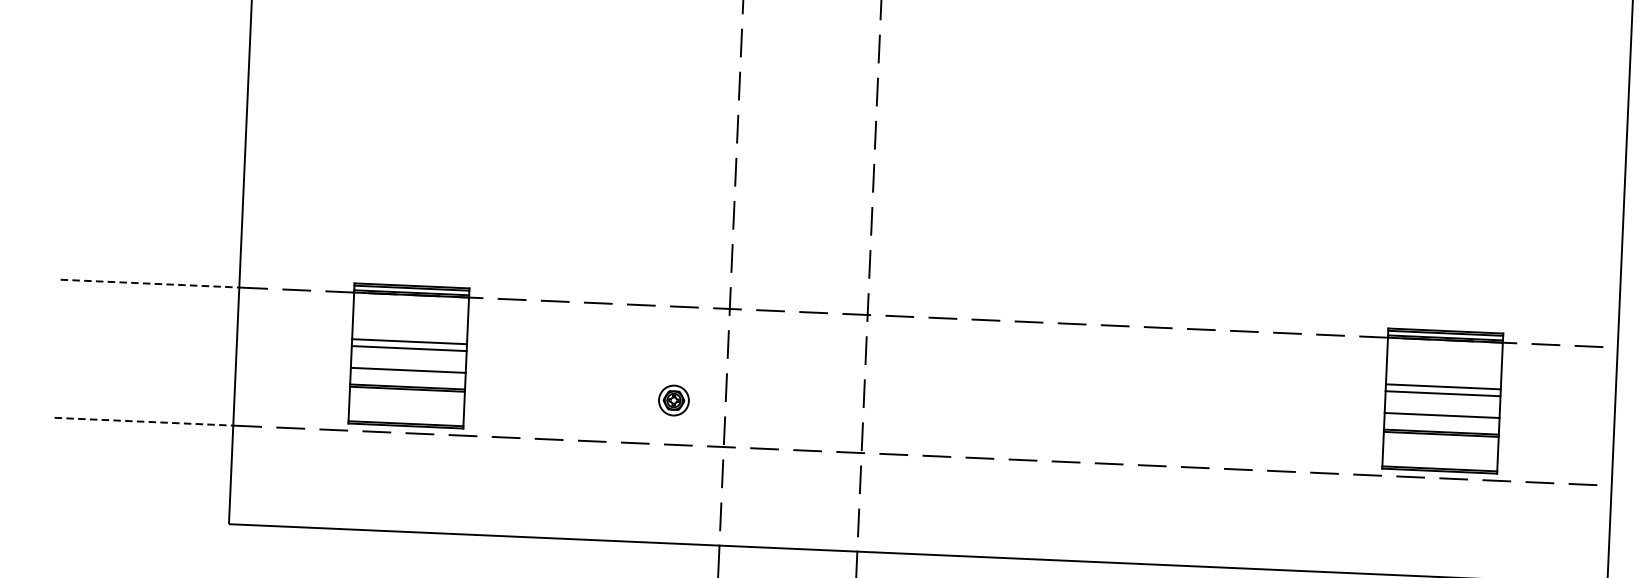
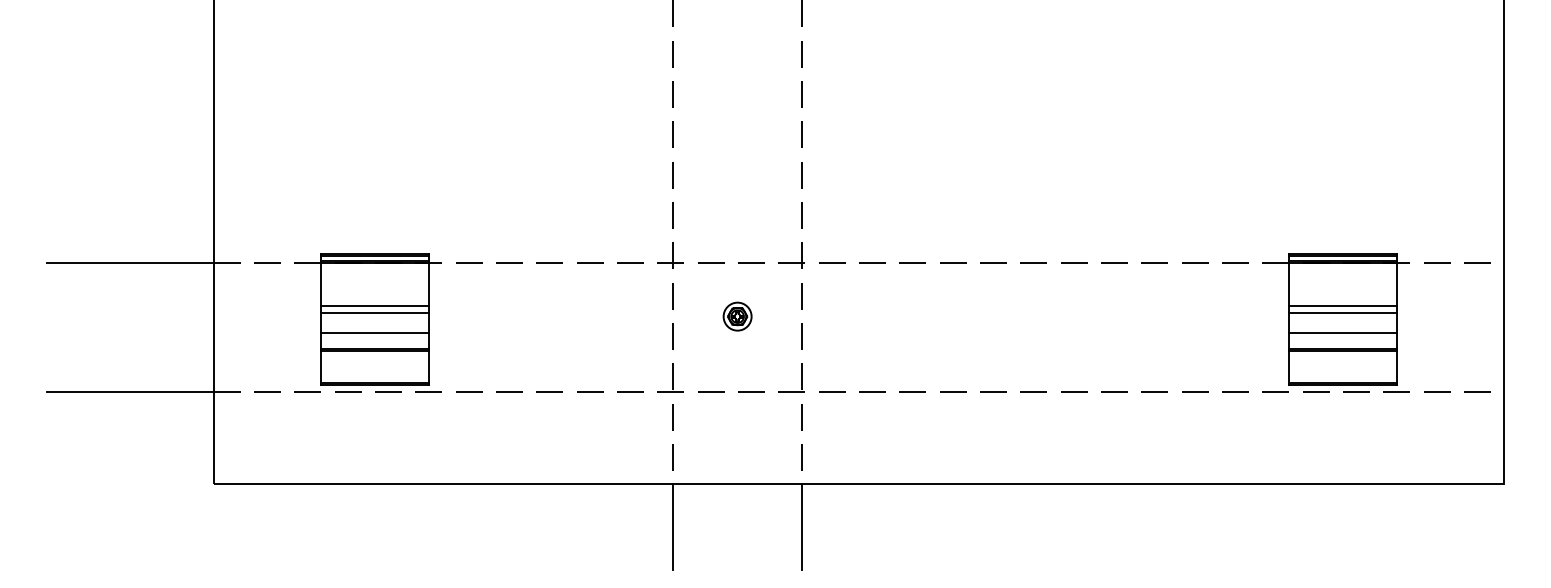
line: (150, 283) -> (130, 262), dashed -> solid
part: (673, 400) -> (737, 316), moved
line: (144, 422) -> (130, 392), dashed -> solid

